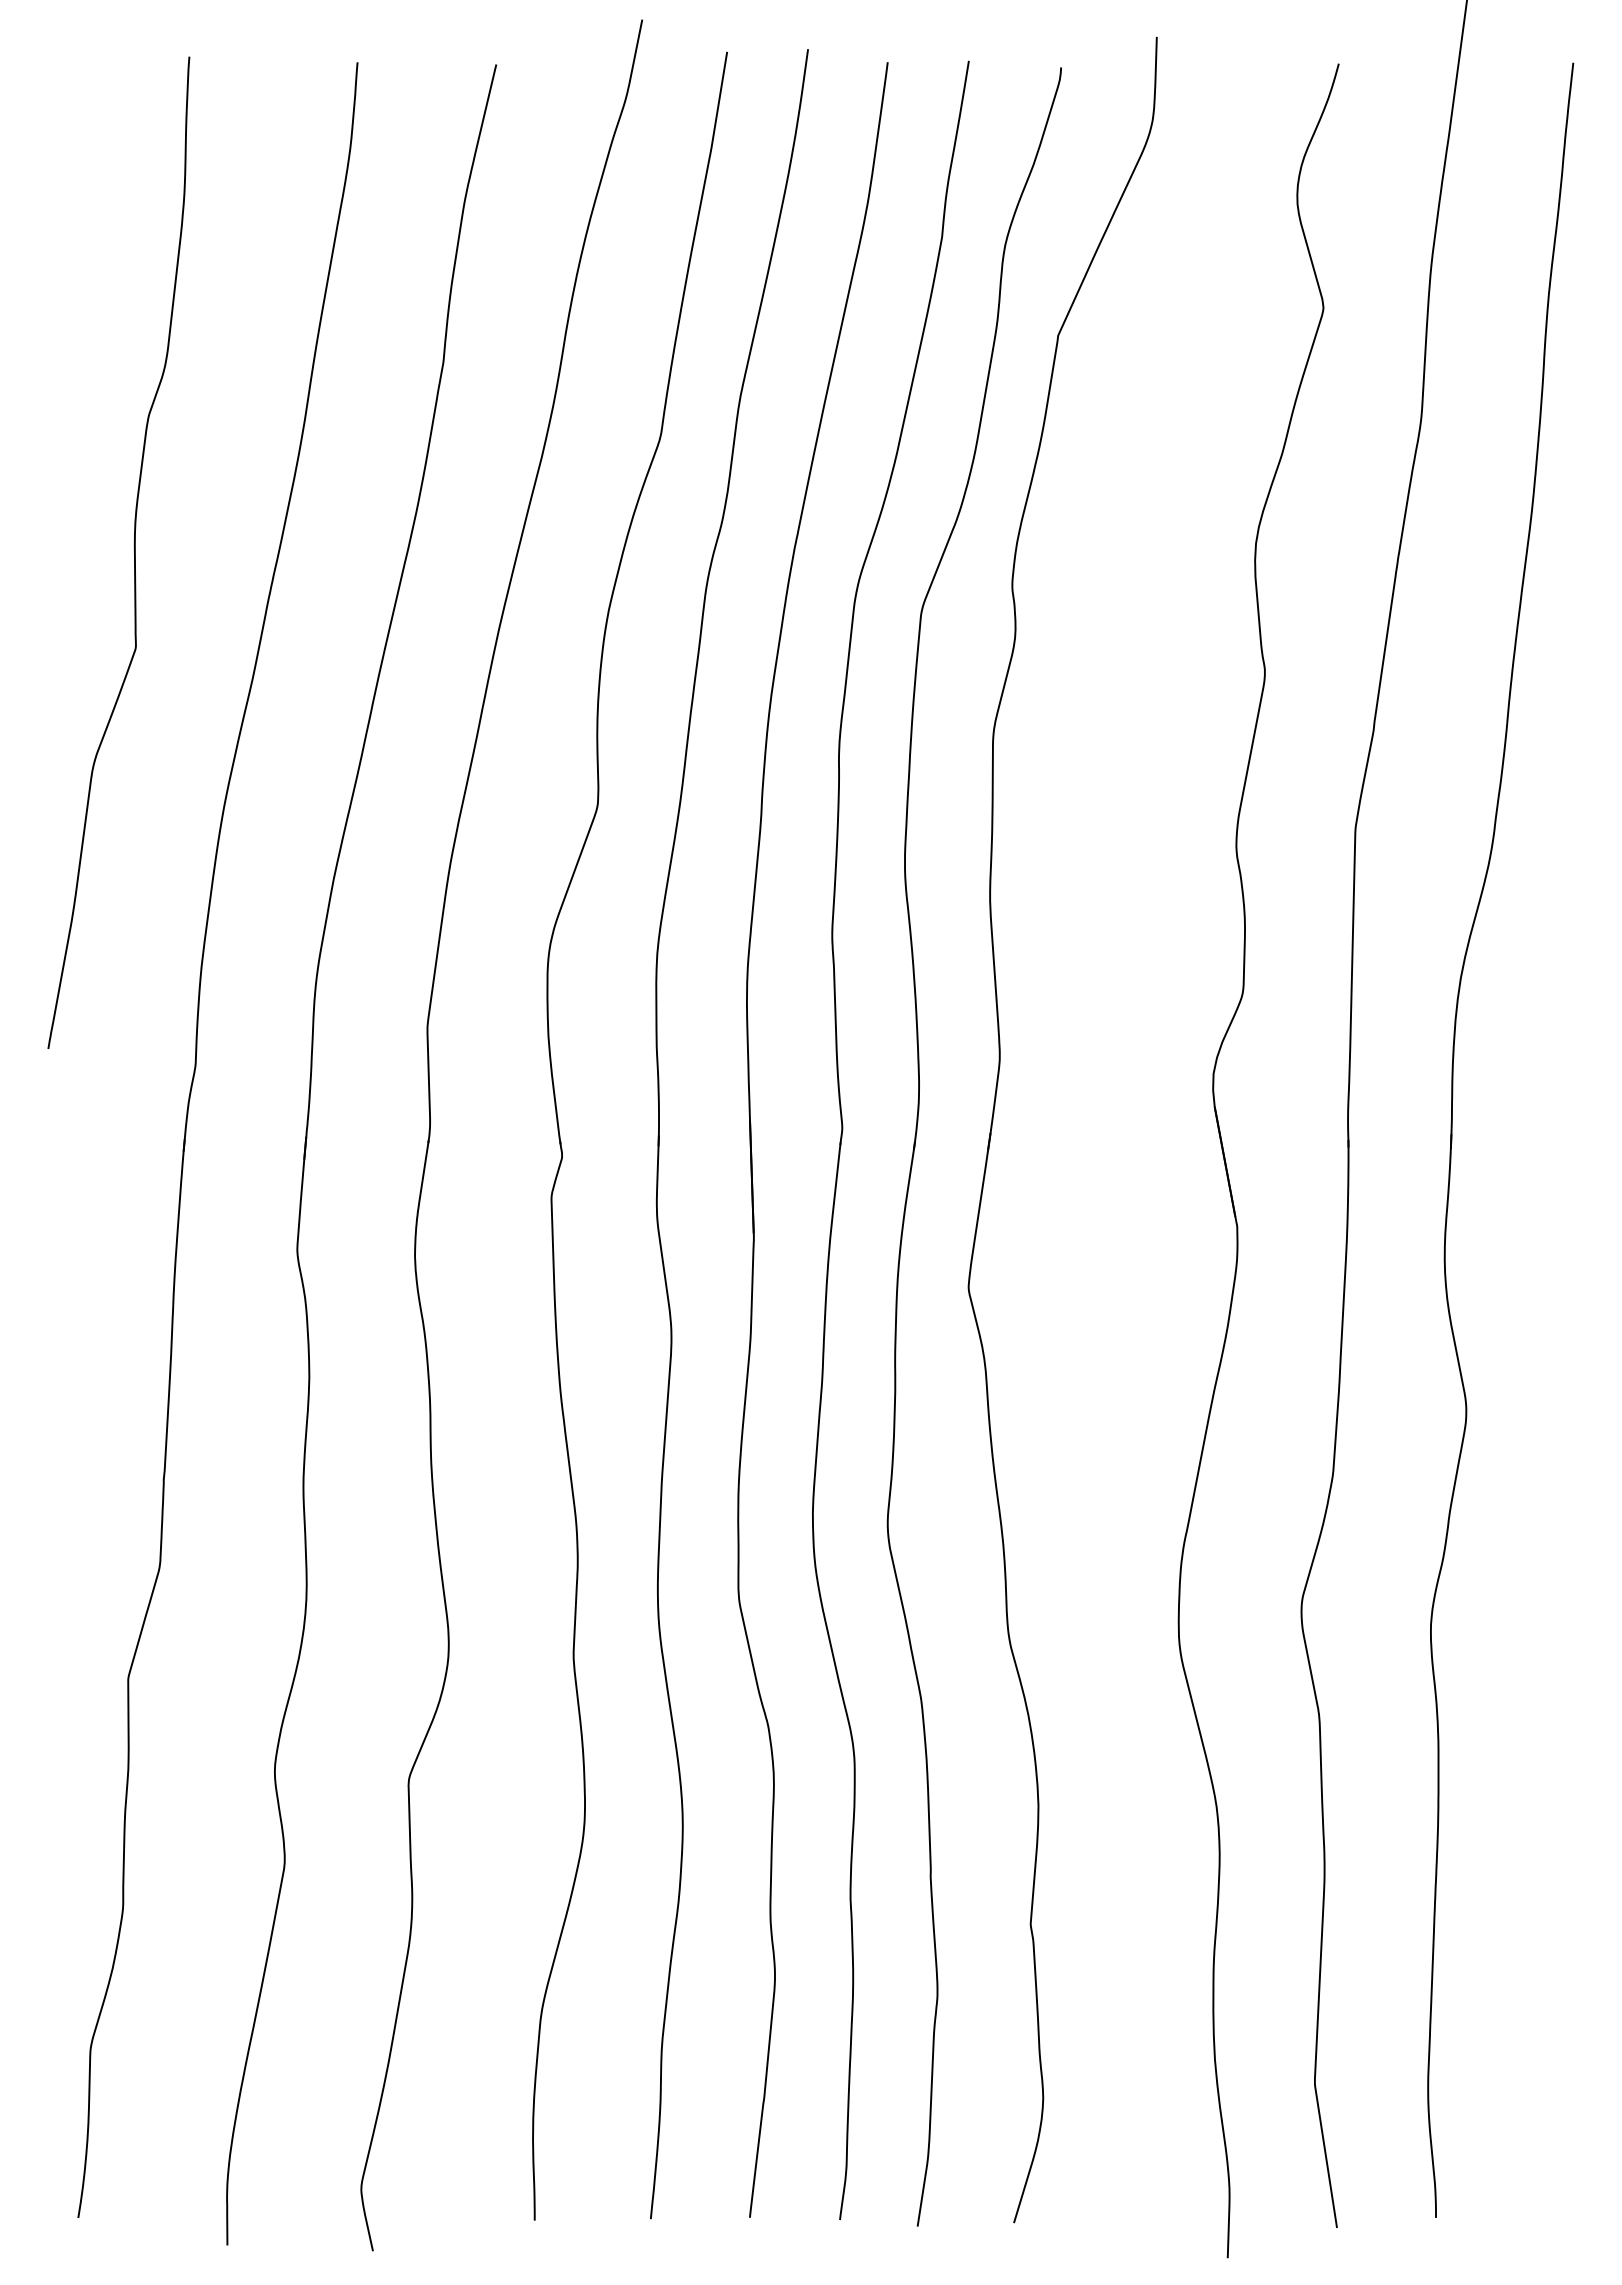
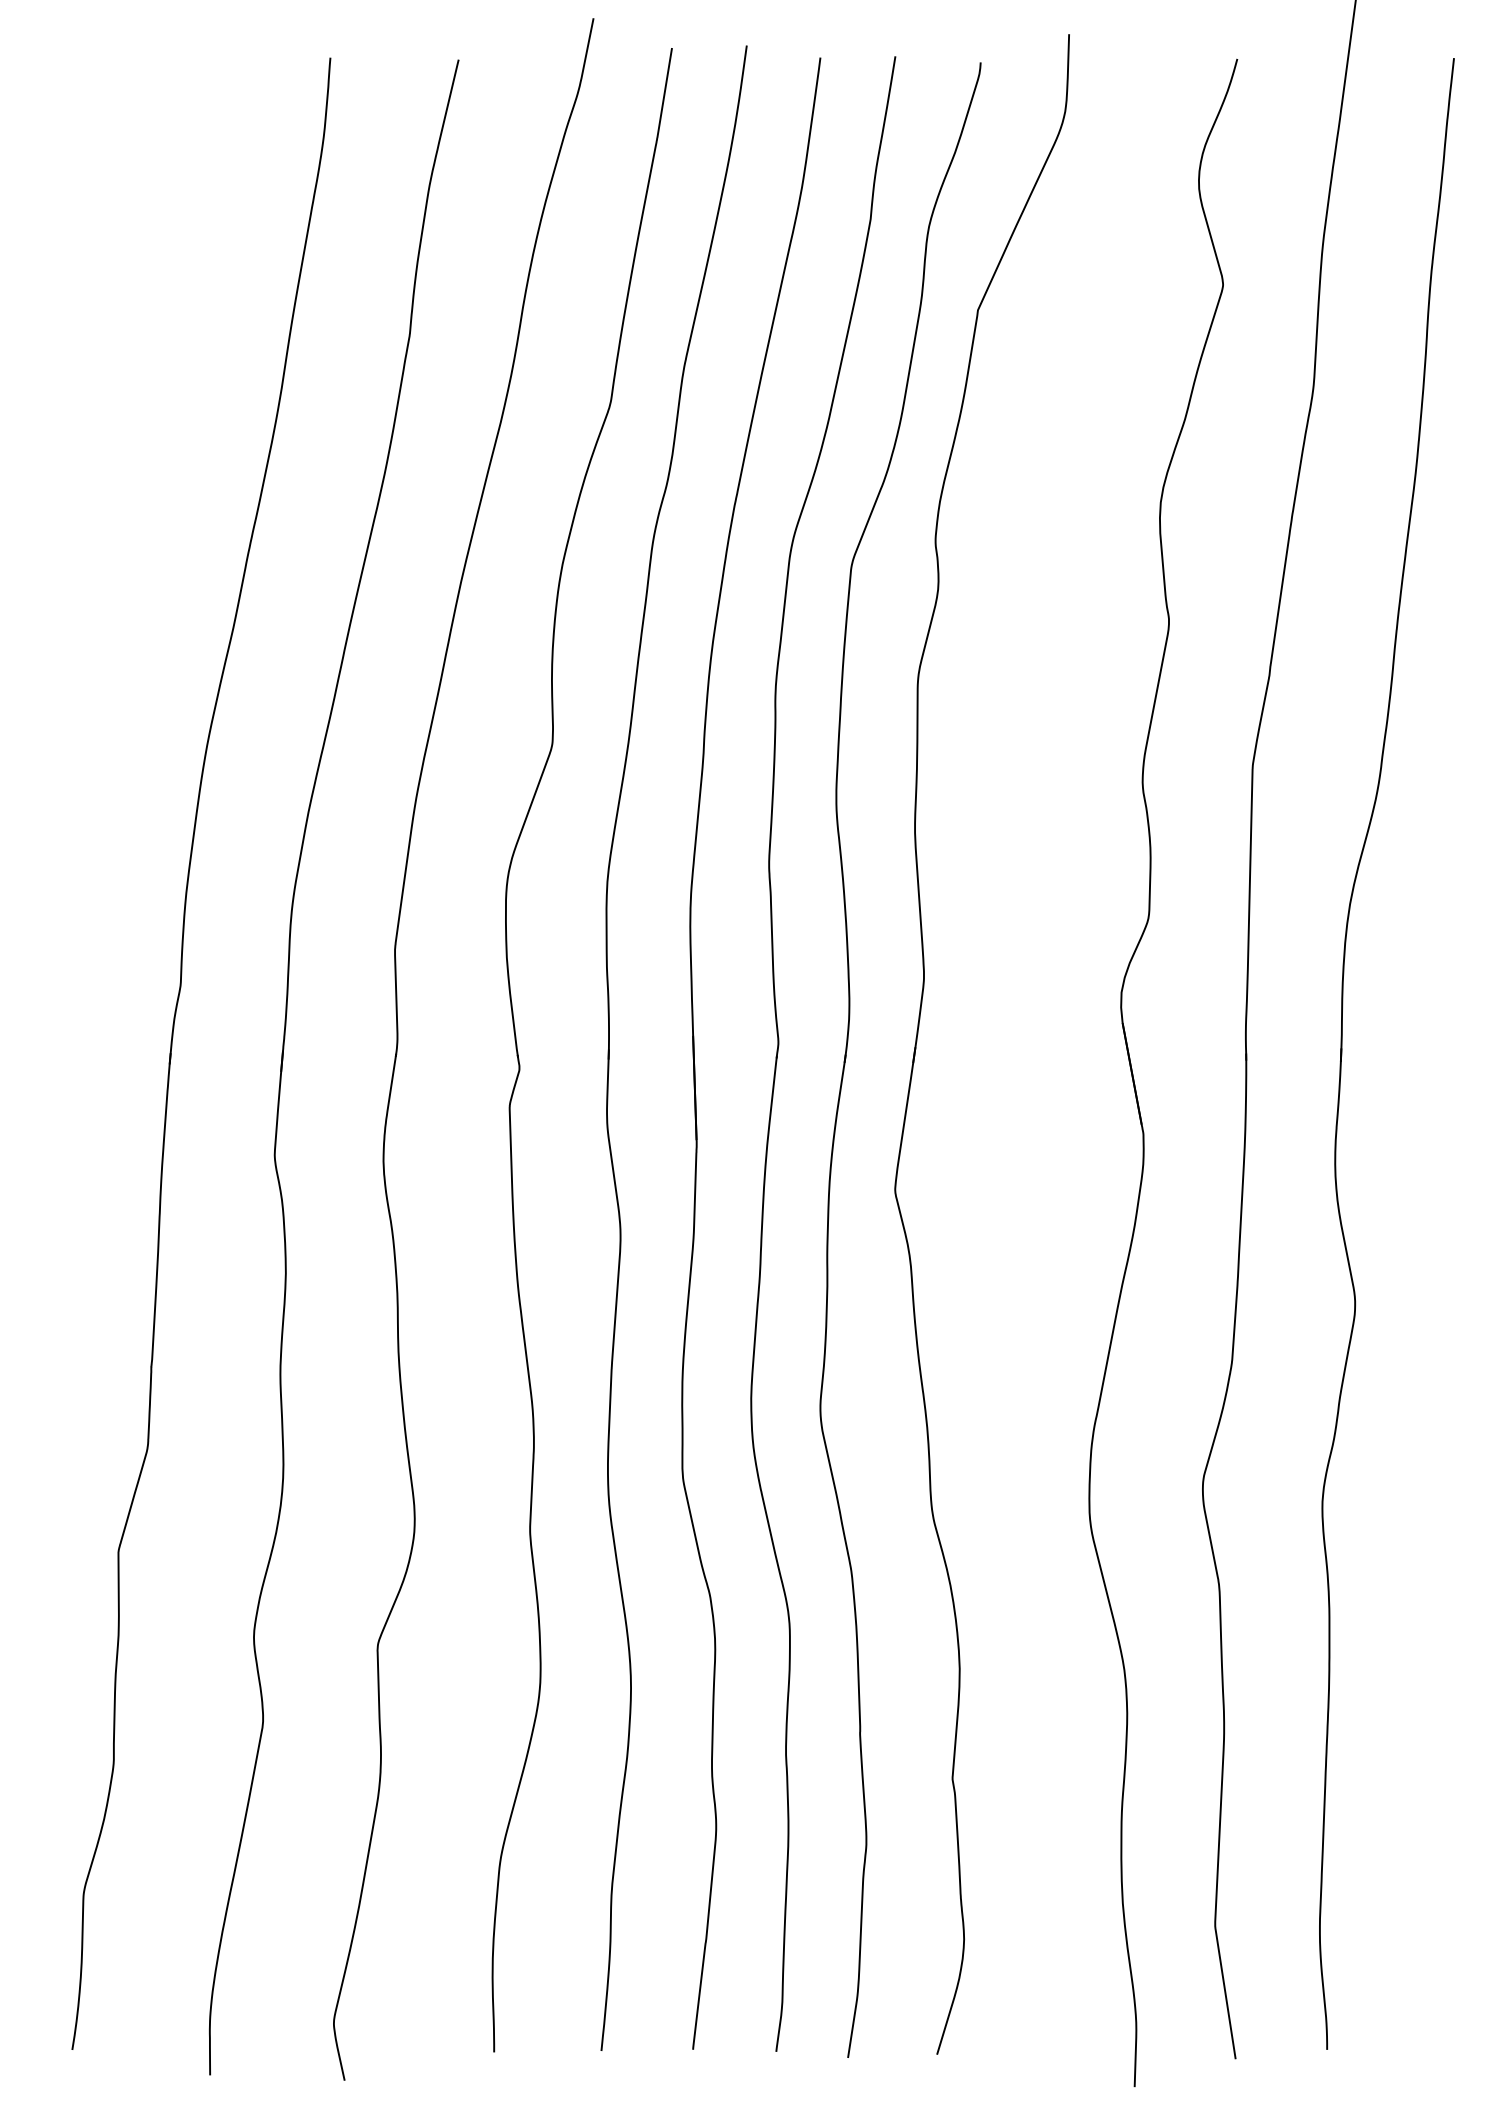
curve: (133, 552) -> (123, 510), removed

